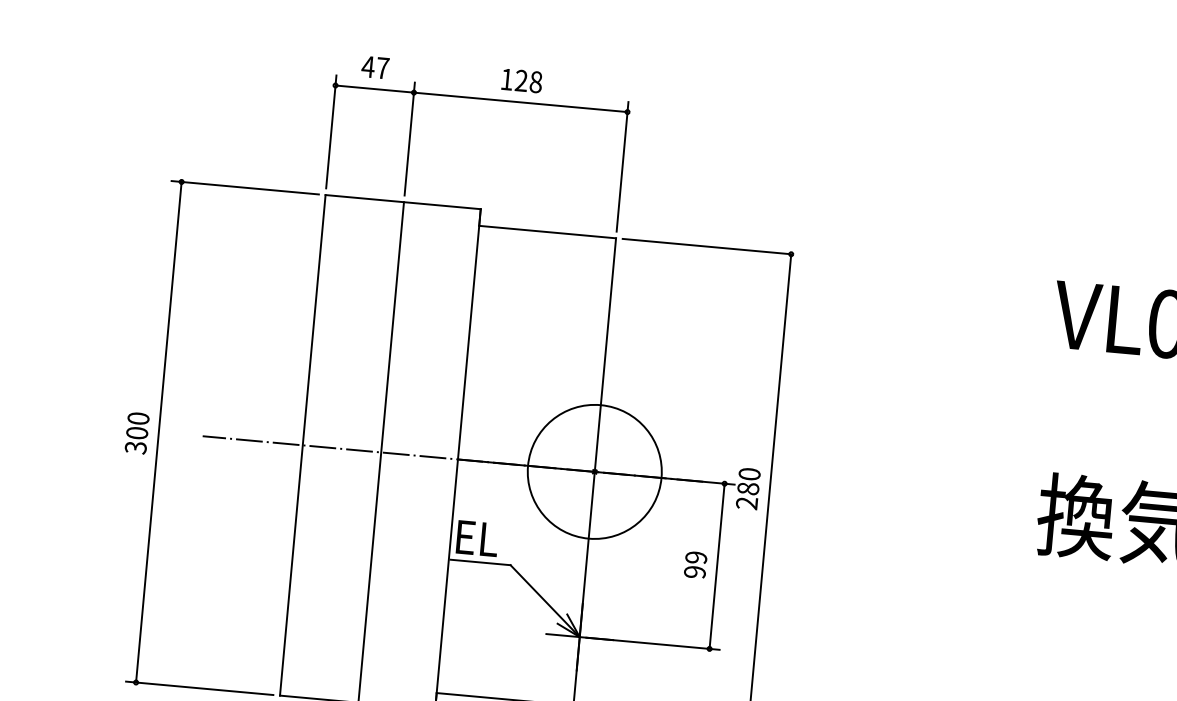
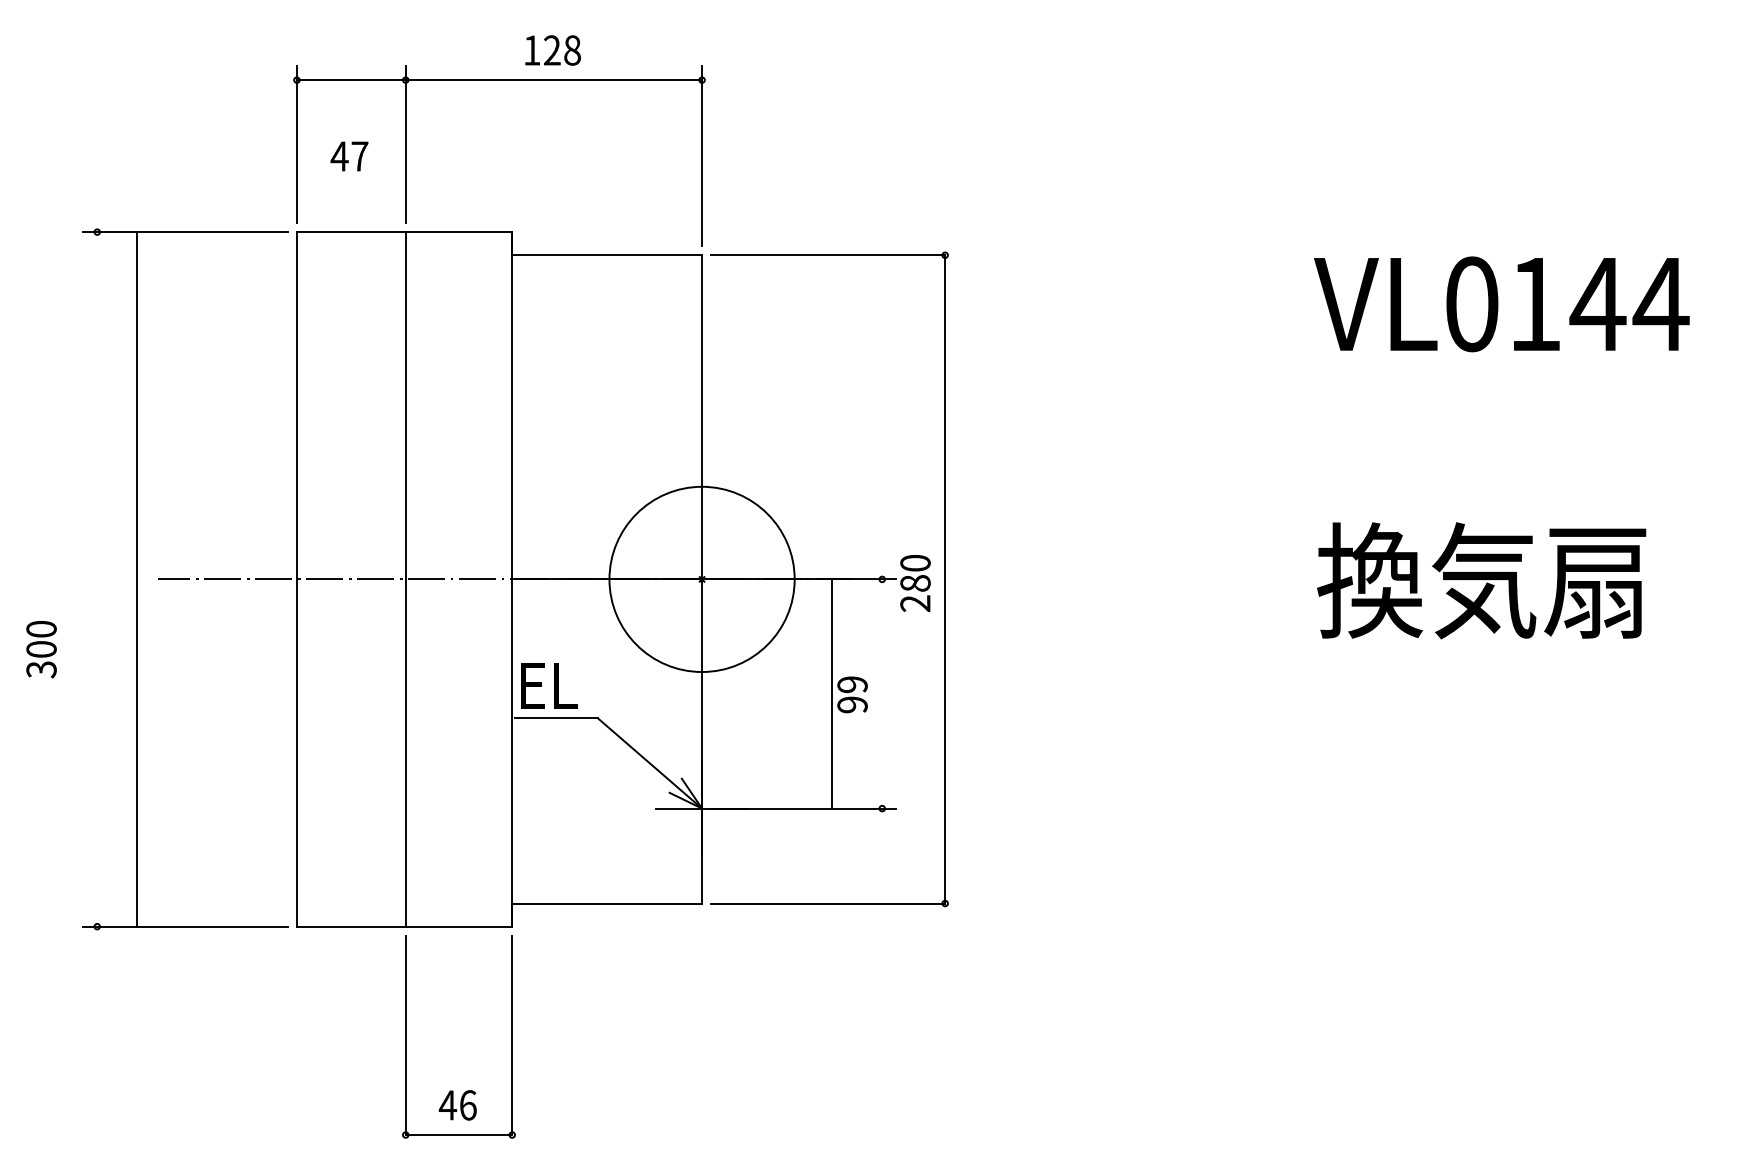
text: (375, 67) -> (349, 156), moved
line: (159, 432) -> (137, 579), moved
text: (137, 433) -> (41, 649), moved
line: (717, 565) -> (832, 693), moved

